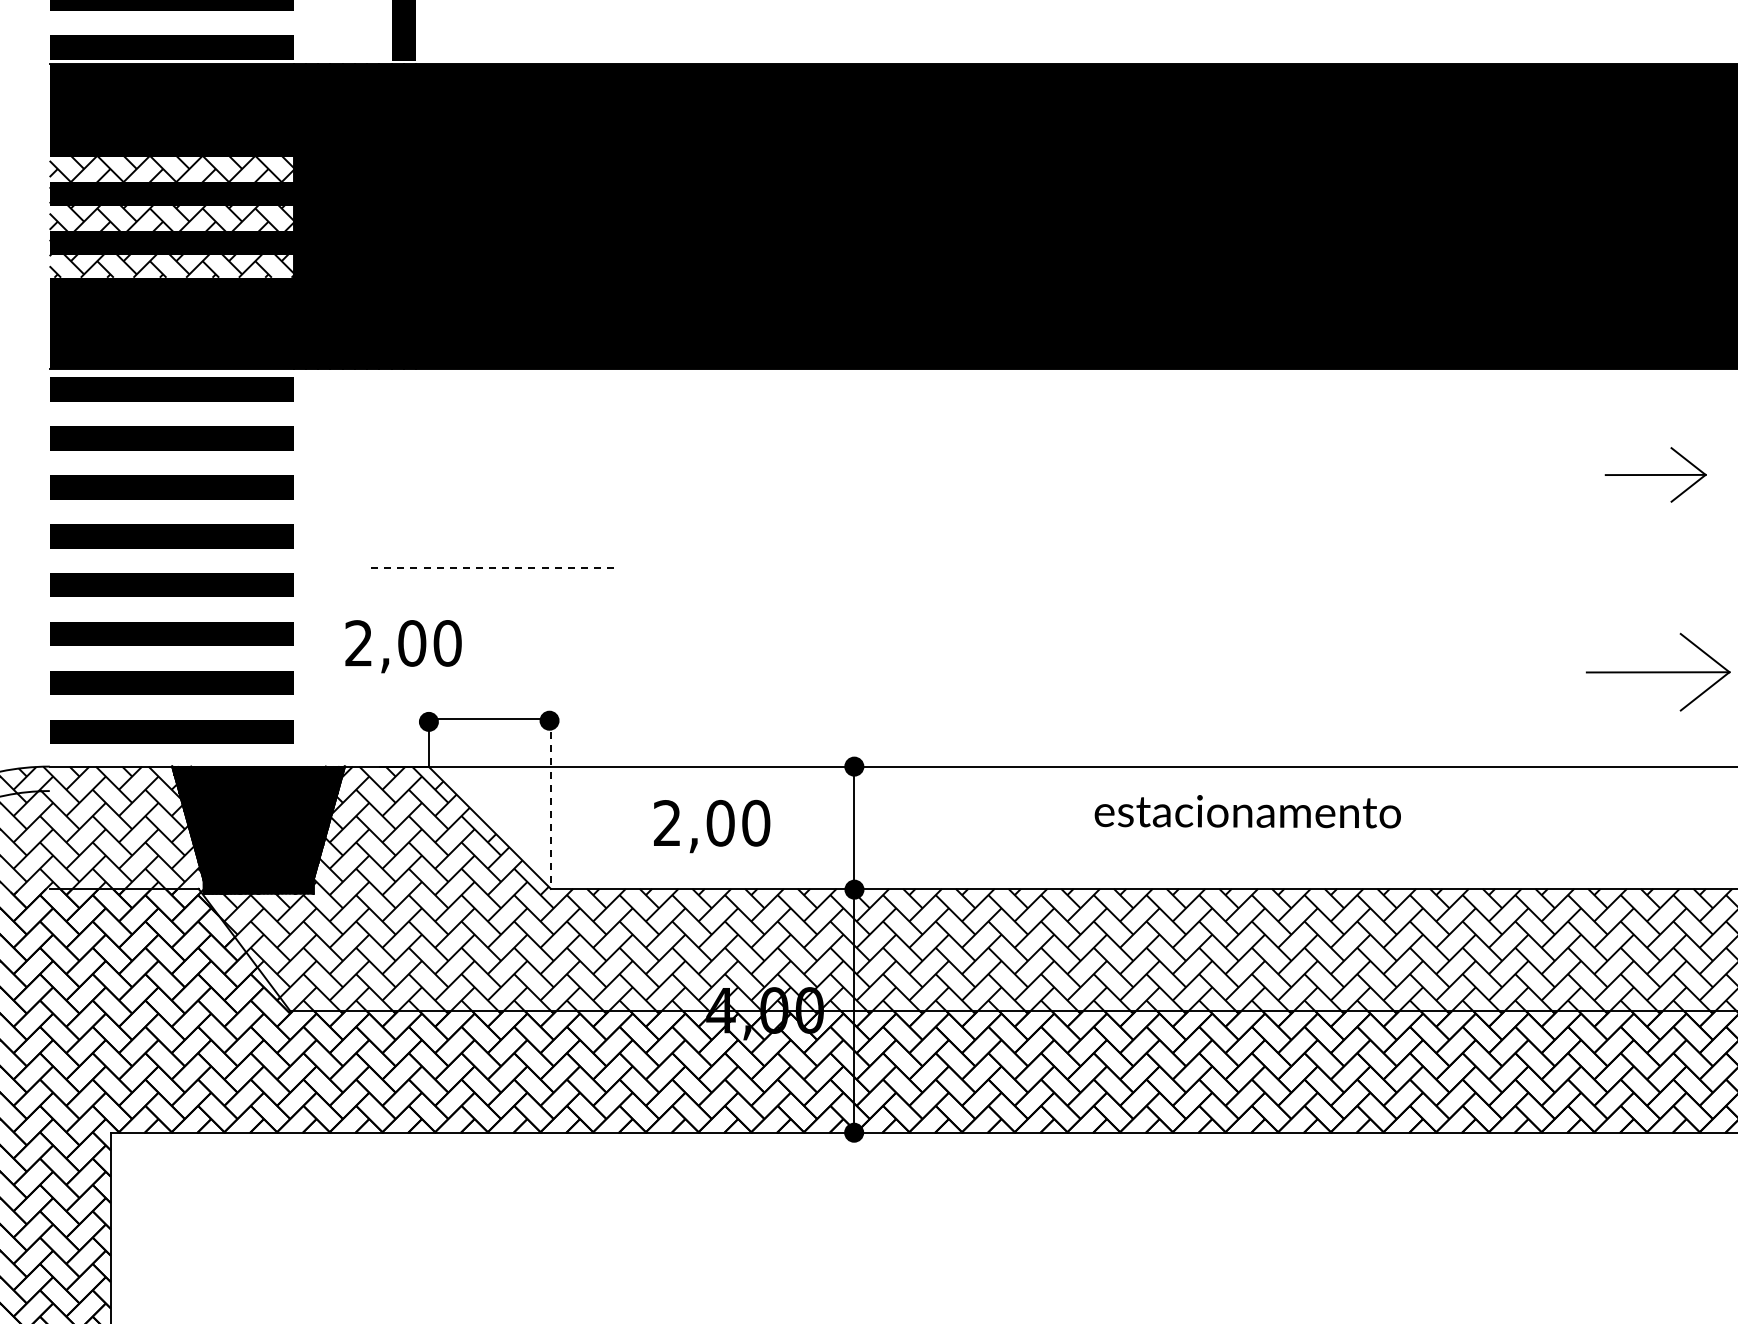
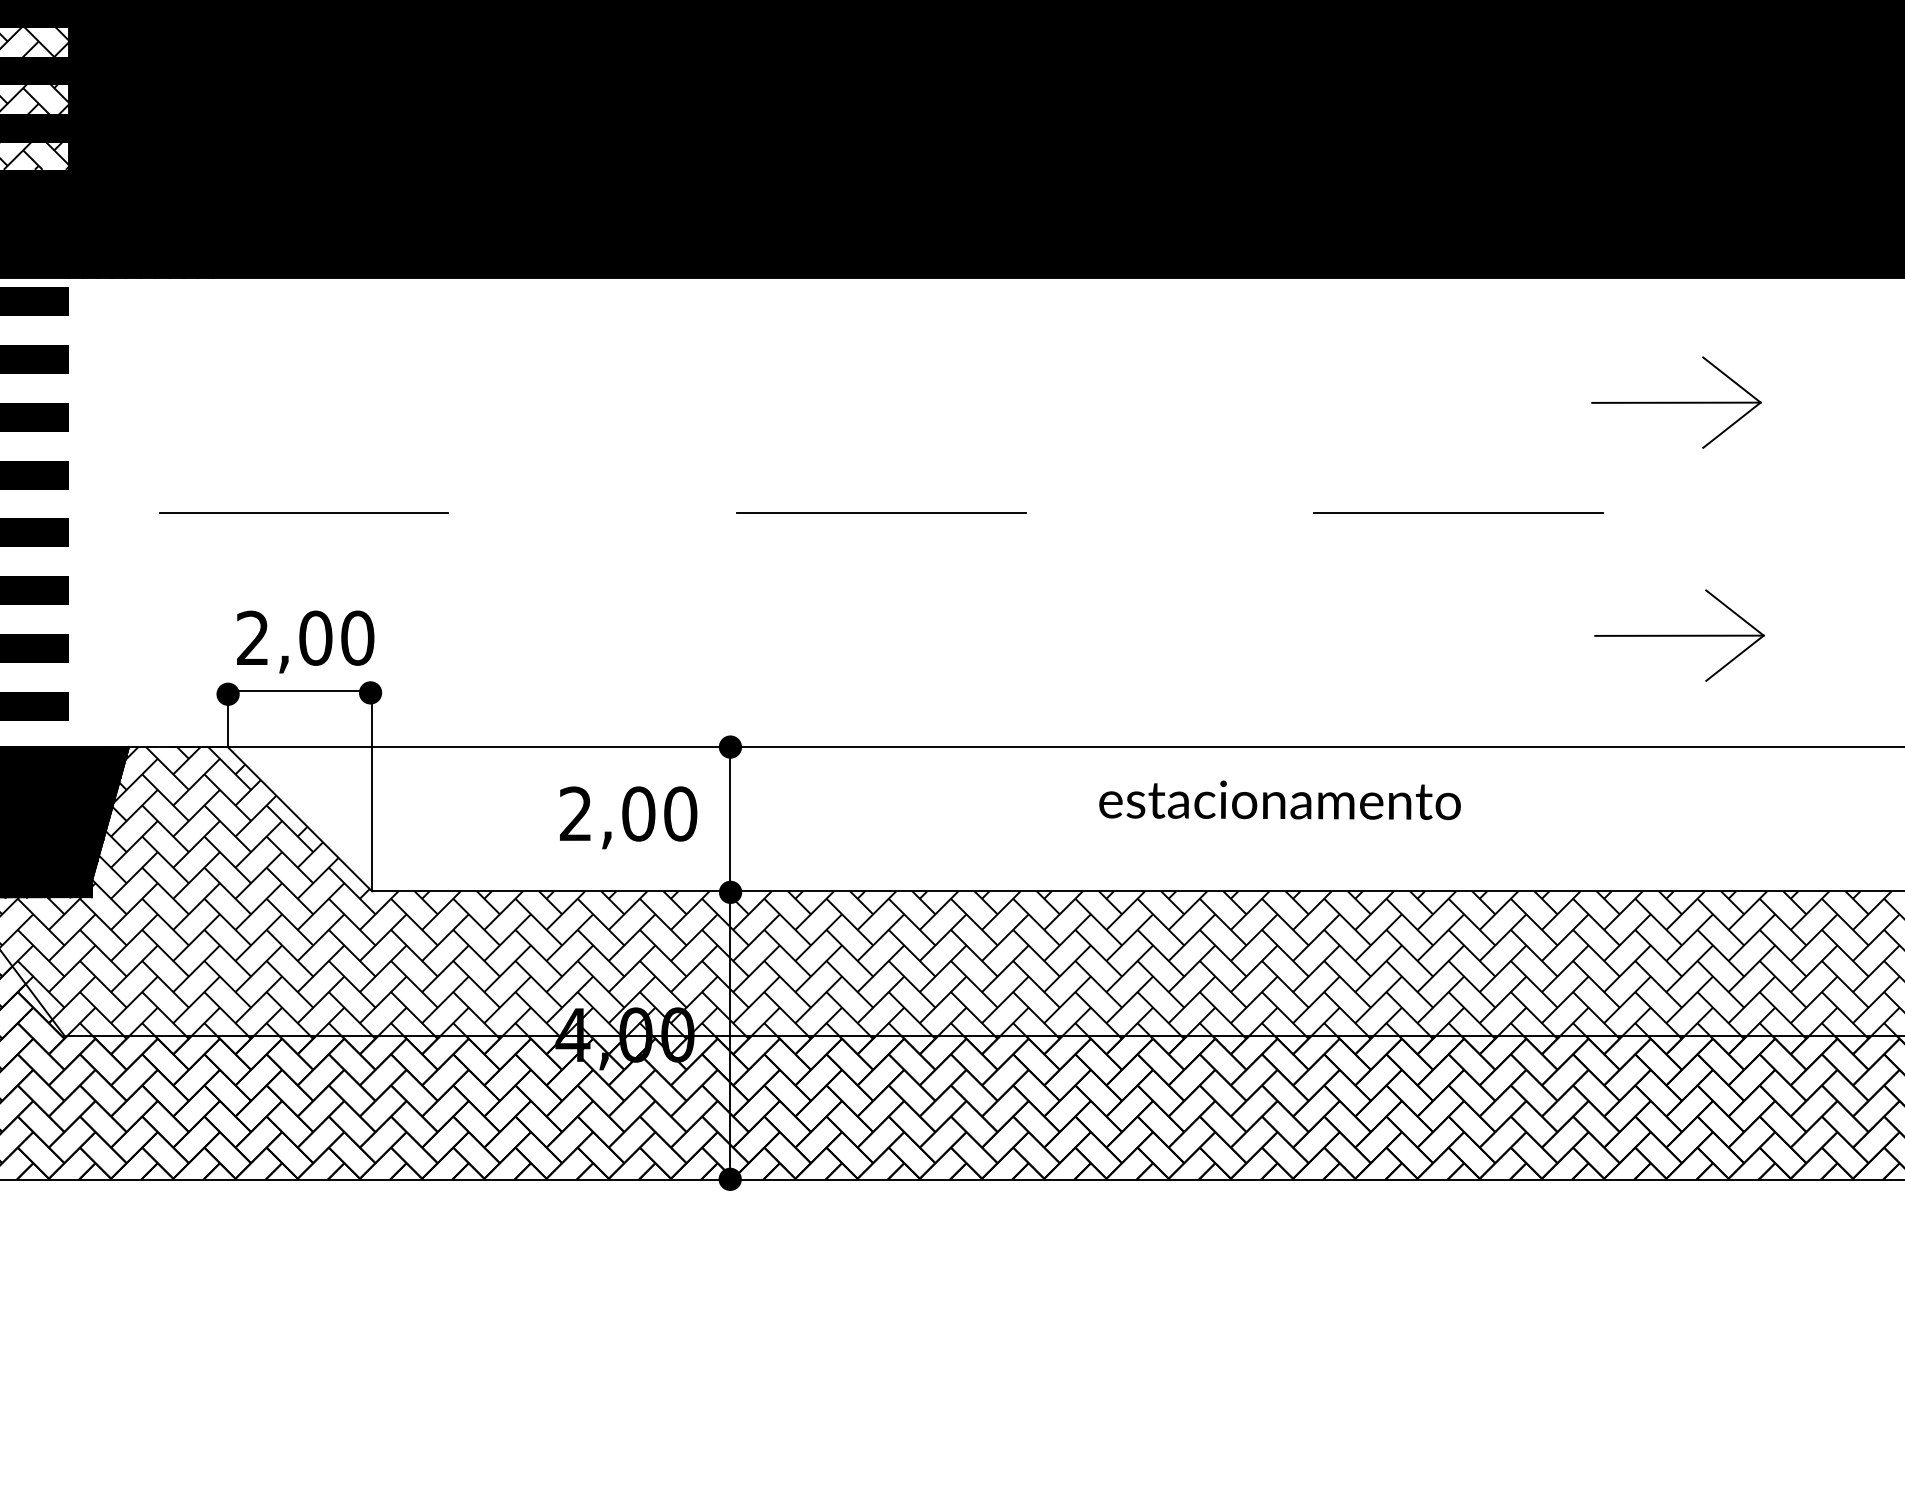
part: (1655, 474) -> (1676, 402), size x1.43
line: (493, 567) -> (304, 511), dashed -> solid
line: (981, 567) -> (880, 511), added
line: (1470, 567) -> (1457, 511), added
text: (403, 646) -> (305, 641), moved
line: (550, 803) -> (371, 790), dashed -> solid
text: (1247, 811) -> (1279, 800), moved
text: (712, 826) -> (629, 817), moved

